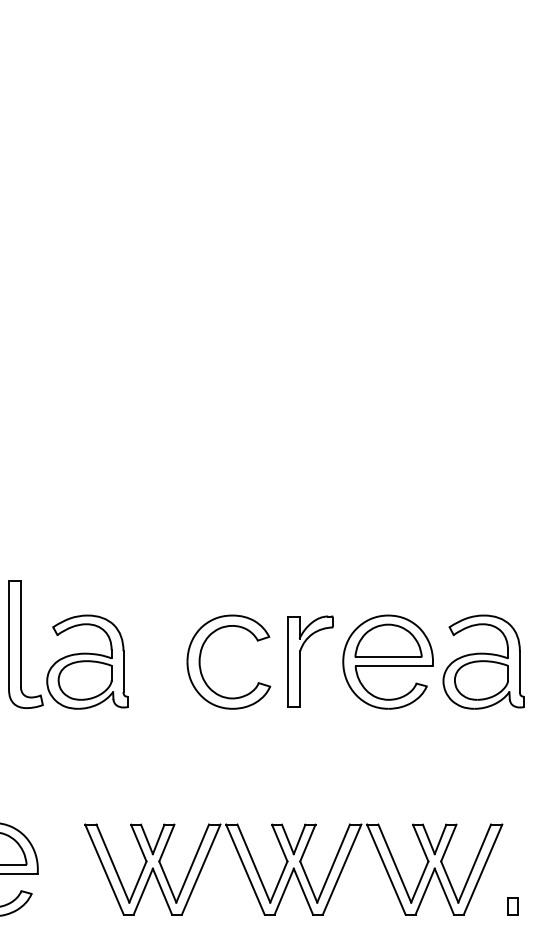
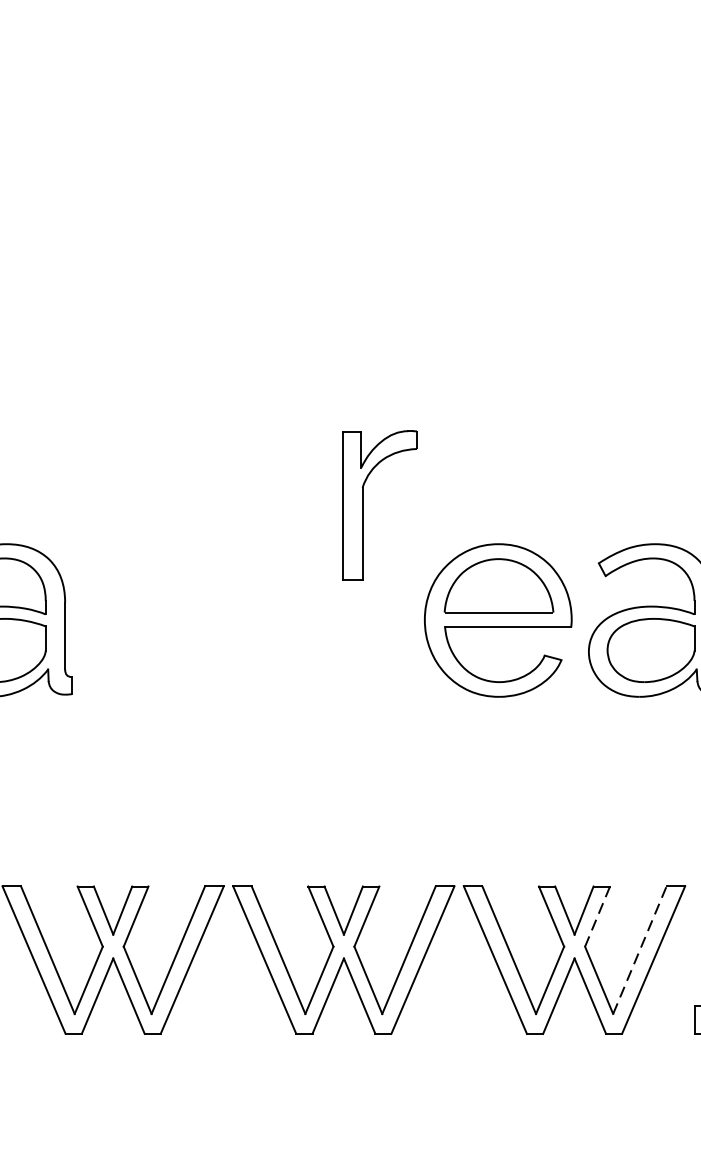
part: (201, 655) -> (192, 609), removed
part: (300, 661) -> (363, 504), moved
line: (448, 843) -> (597, 917), solid -> dashed
line: (474, 863) -> (639, 950), solid -> dashed

